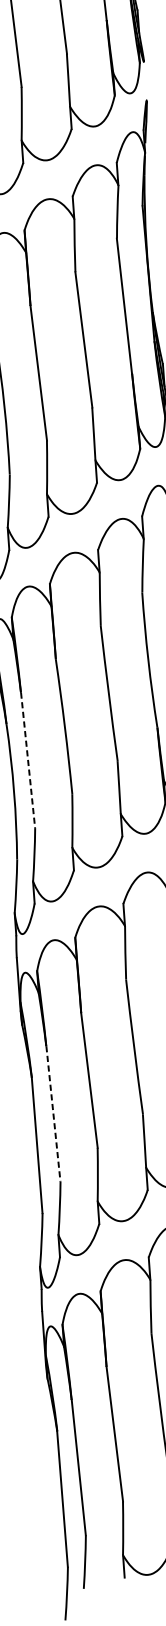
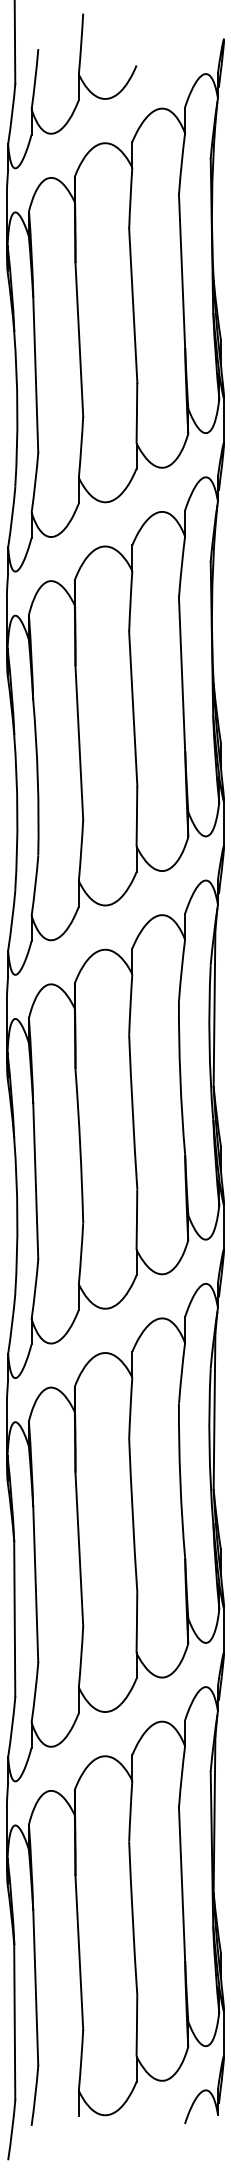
line: (145, 81) -> (224, 420), added
line: (27, 760) -> (35, 1181), dashed -> solid
line: (53, 1114) -> (35, 1585), dashed -> solid

